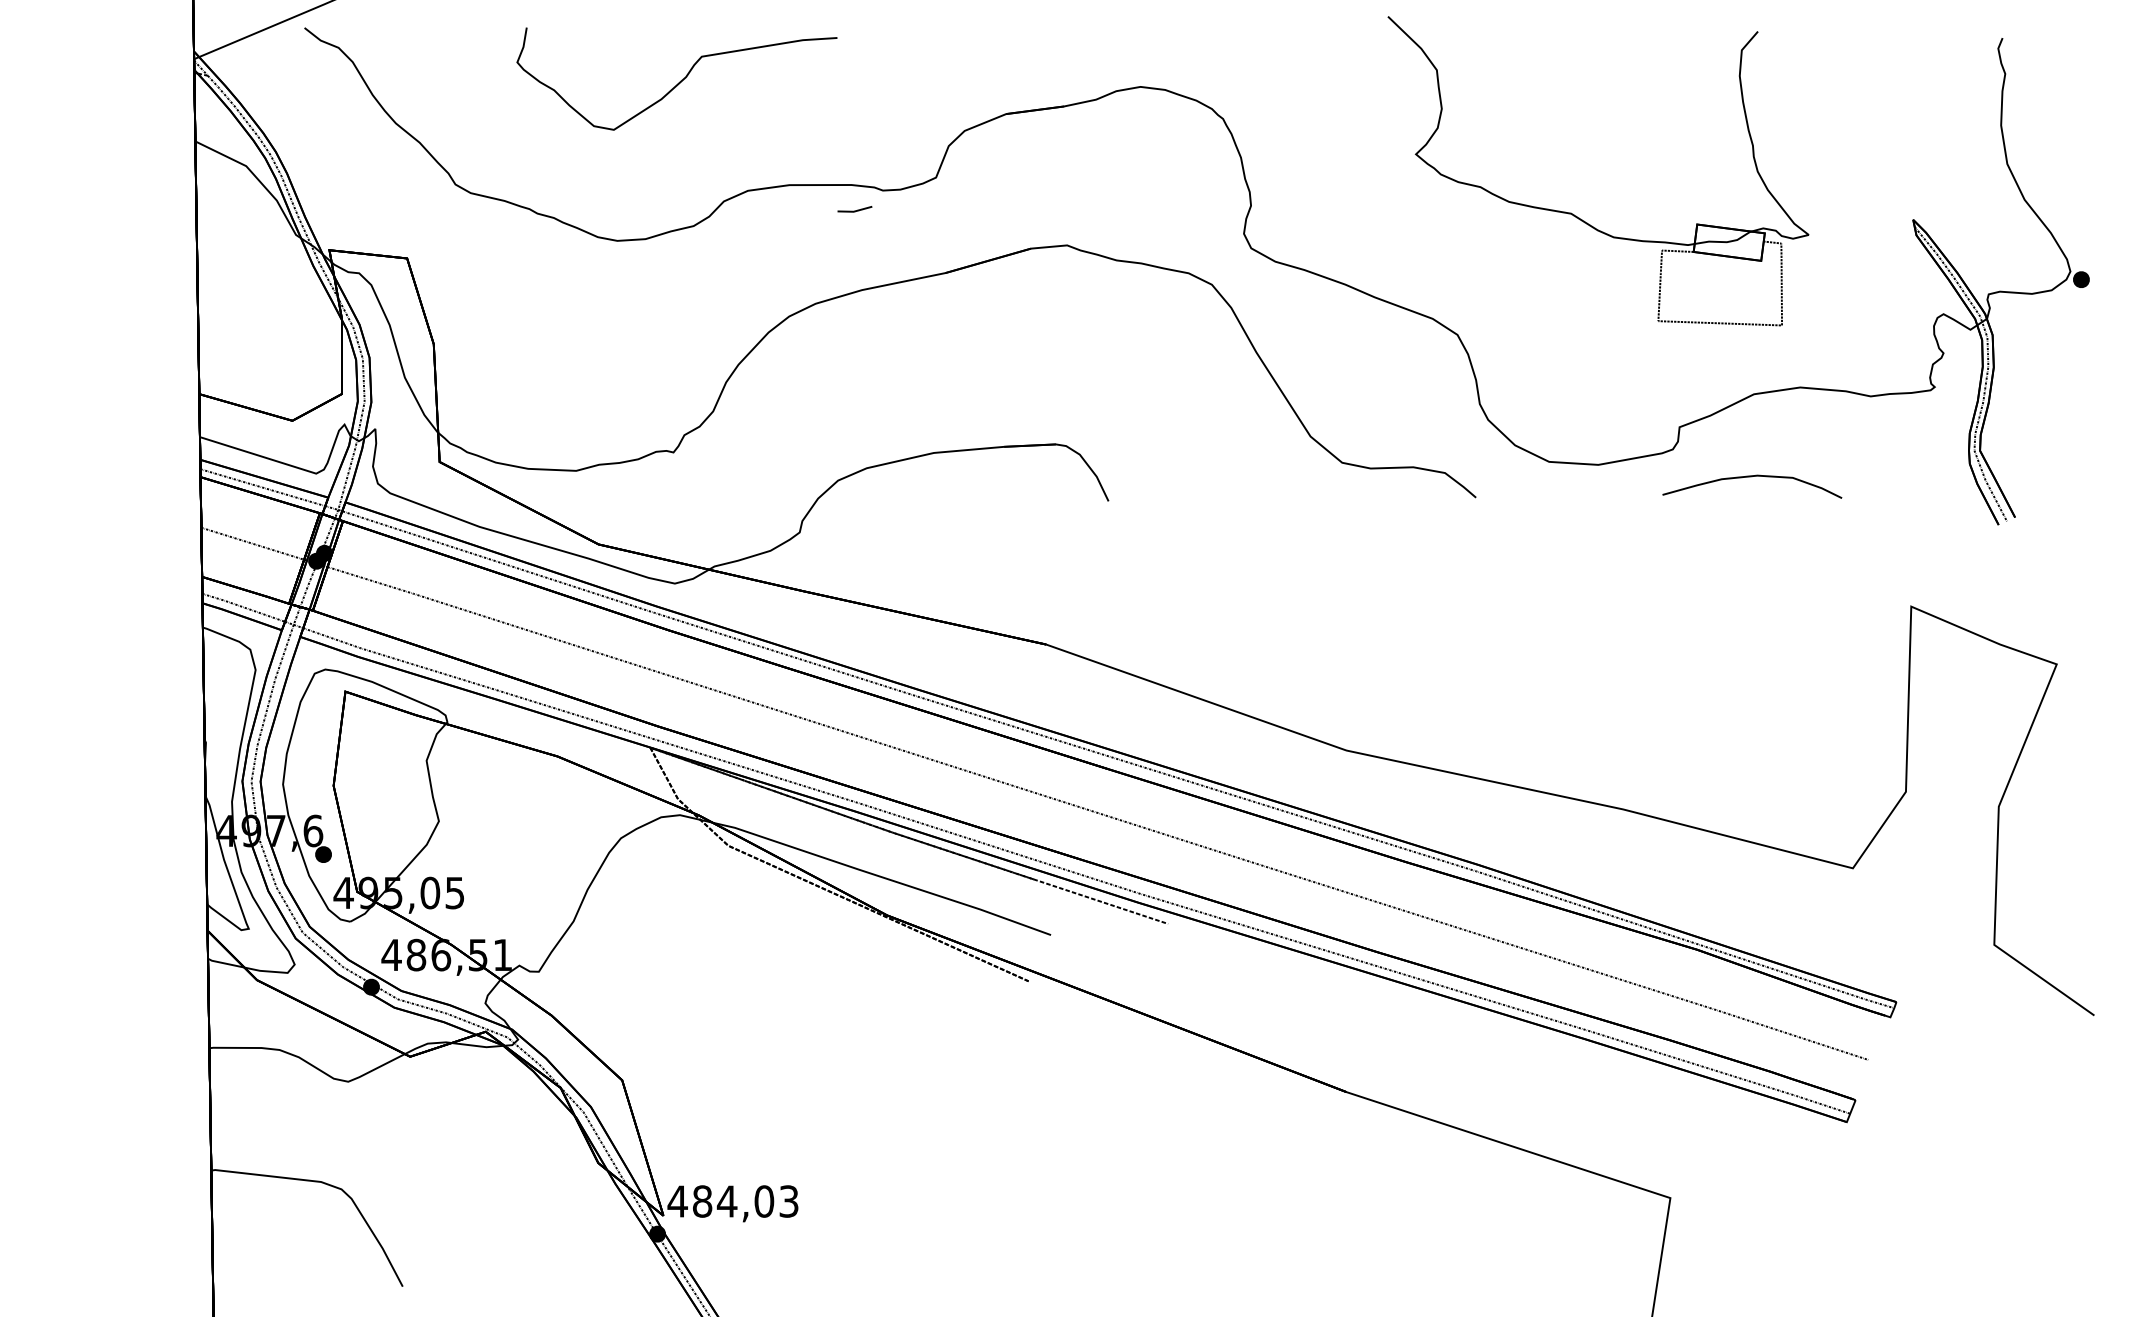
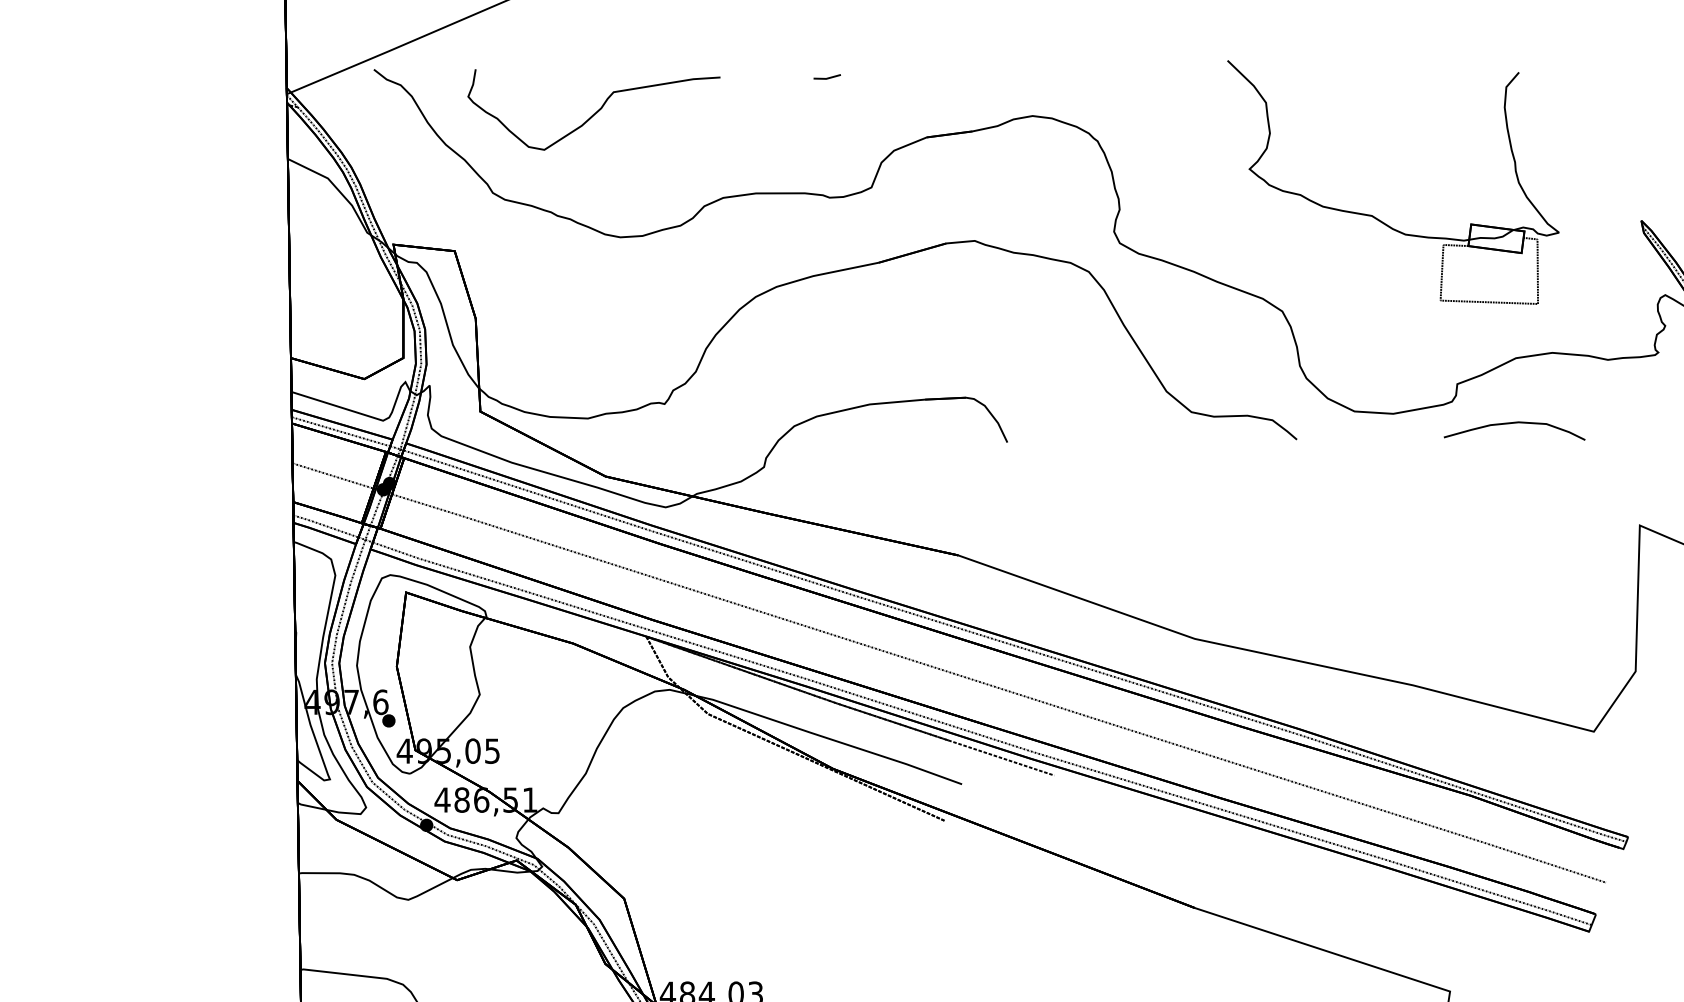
curve: (679, 81) -> (596, 111), moved
line: (854, 210) -> (826, 77), moved

